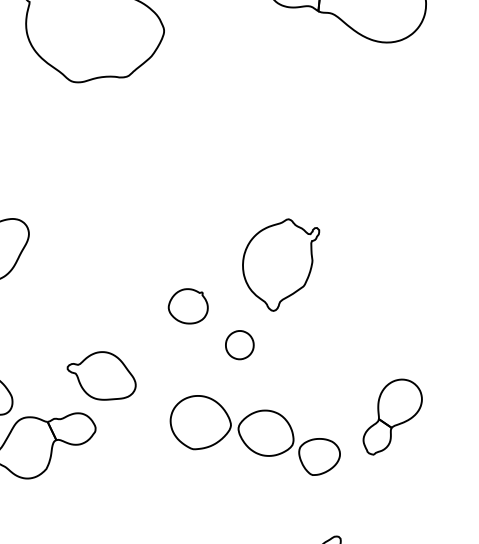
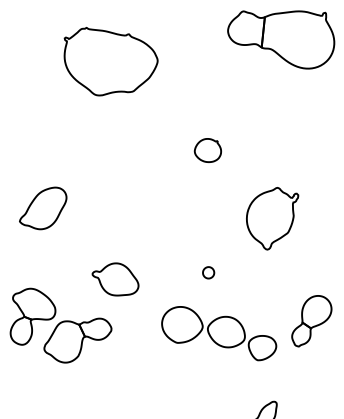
part: (281, 264) -> (272, 218), moved
part: (187, 306) -> (207, 150), moved
part: (239, 344) -> (208, 272), size x0.6
part: (101, 376) -> (115, 279), moved

